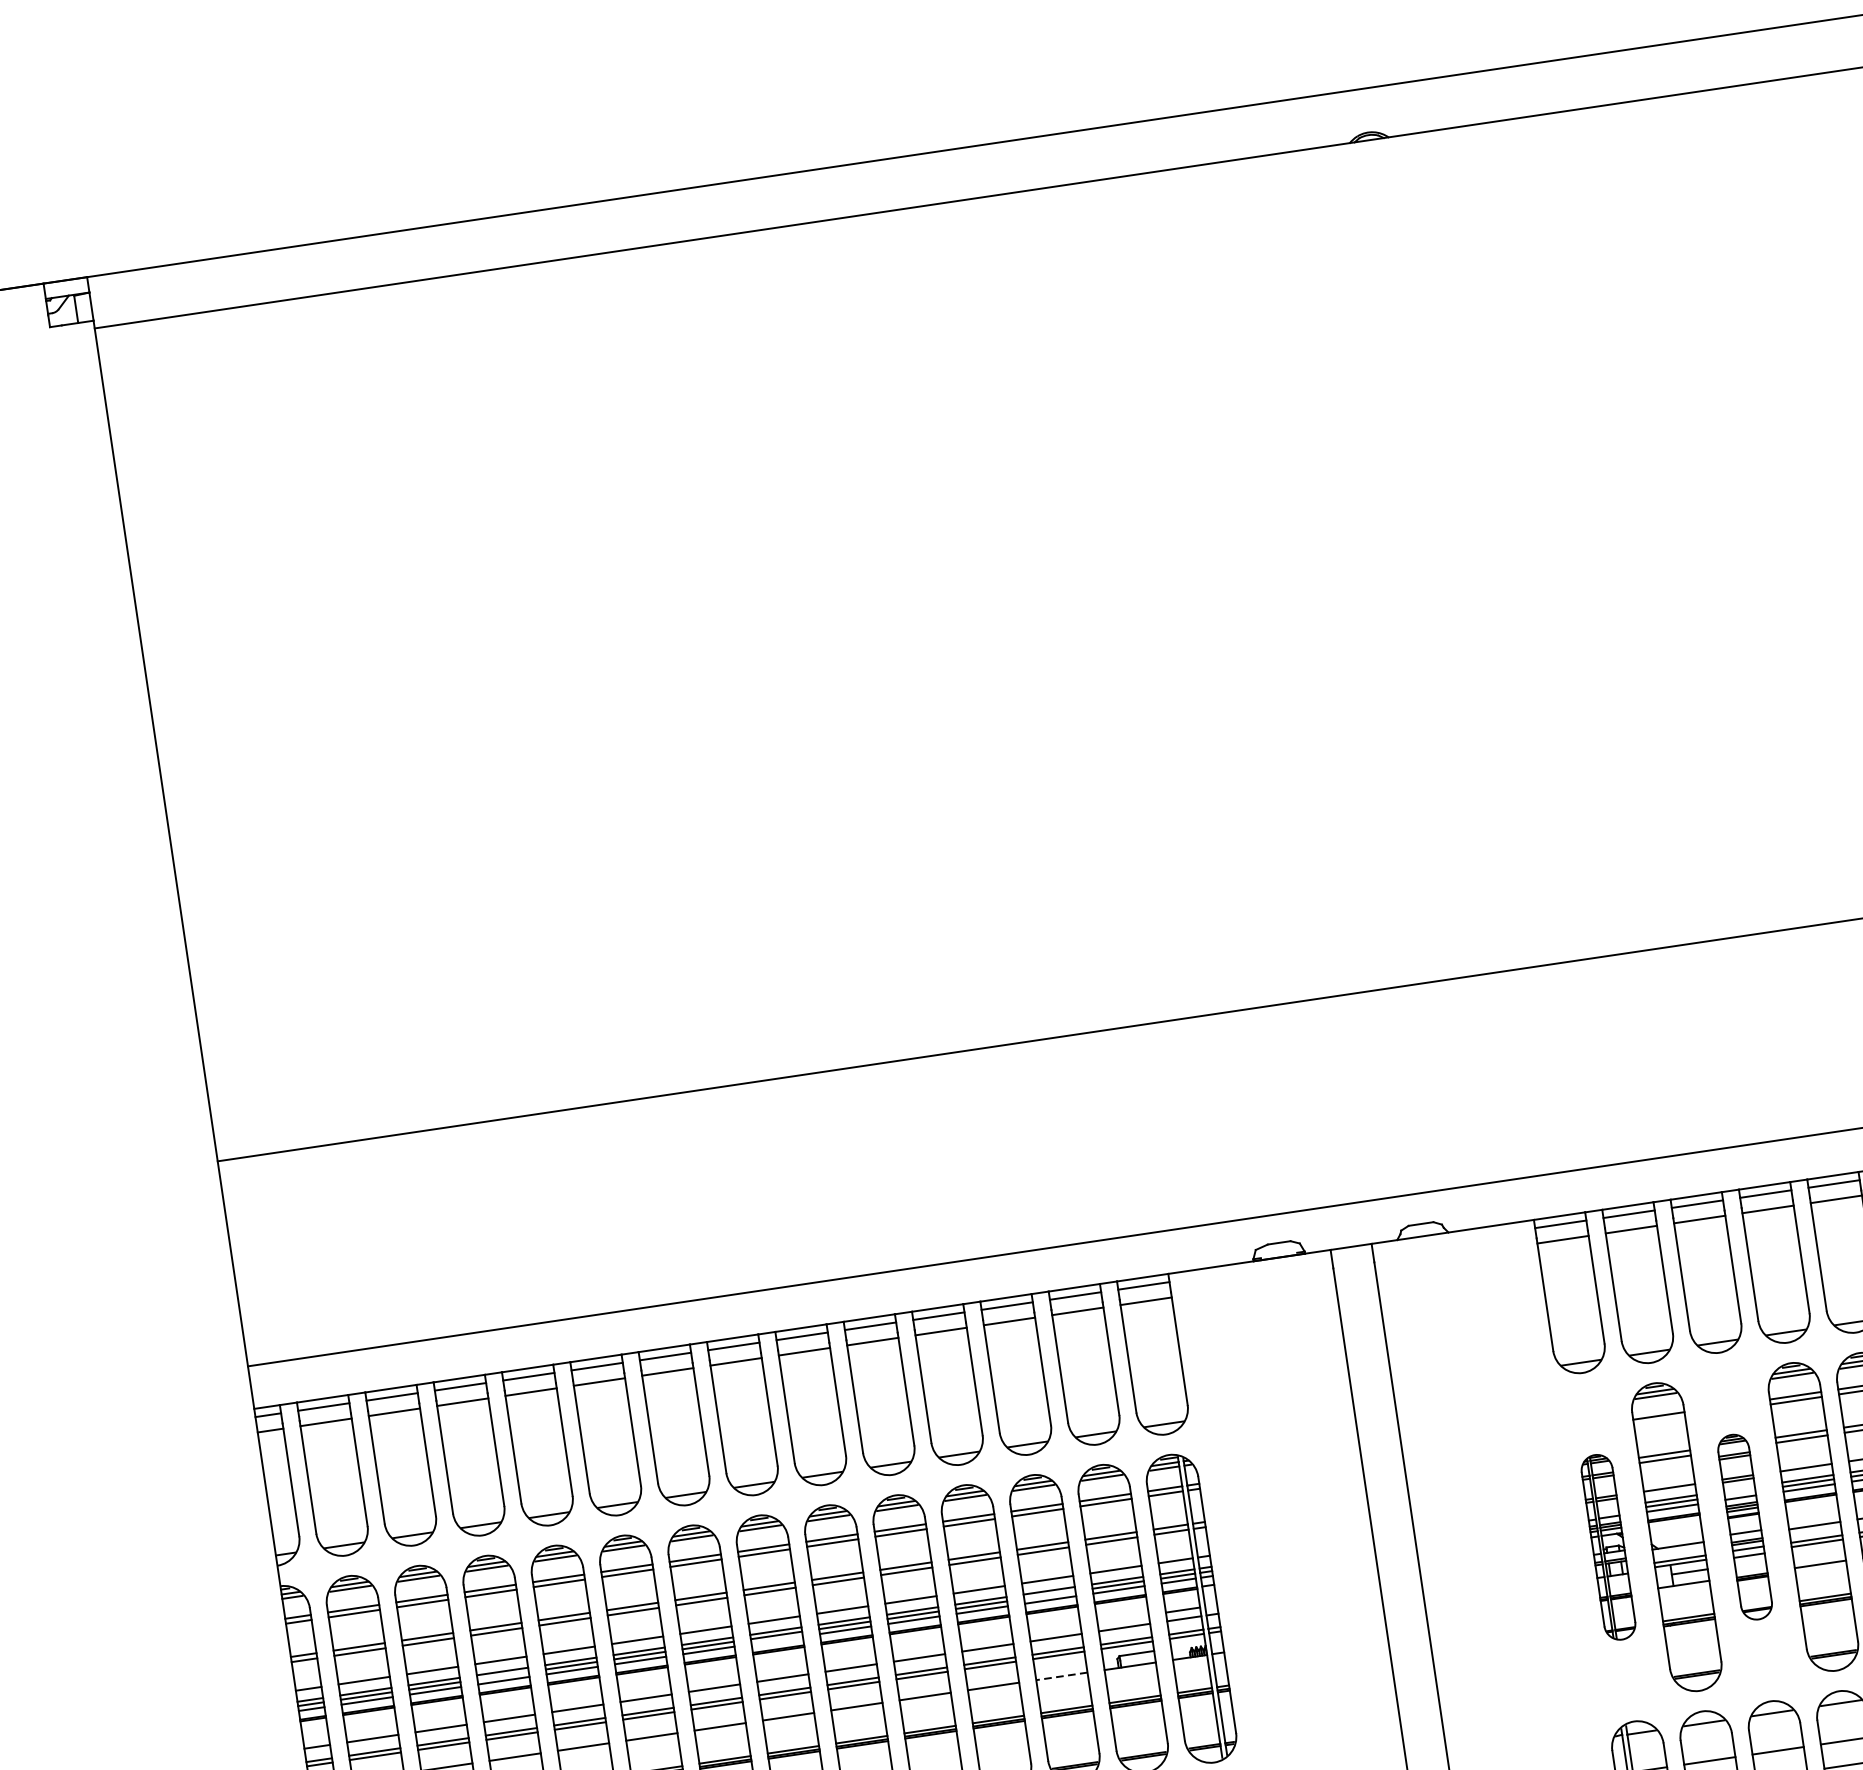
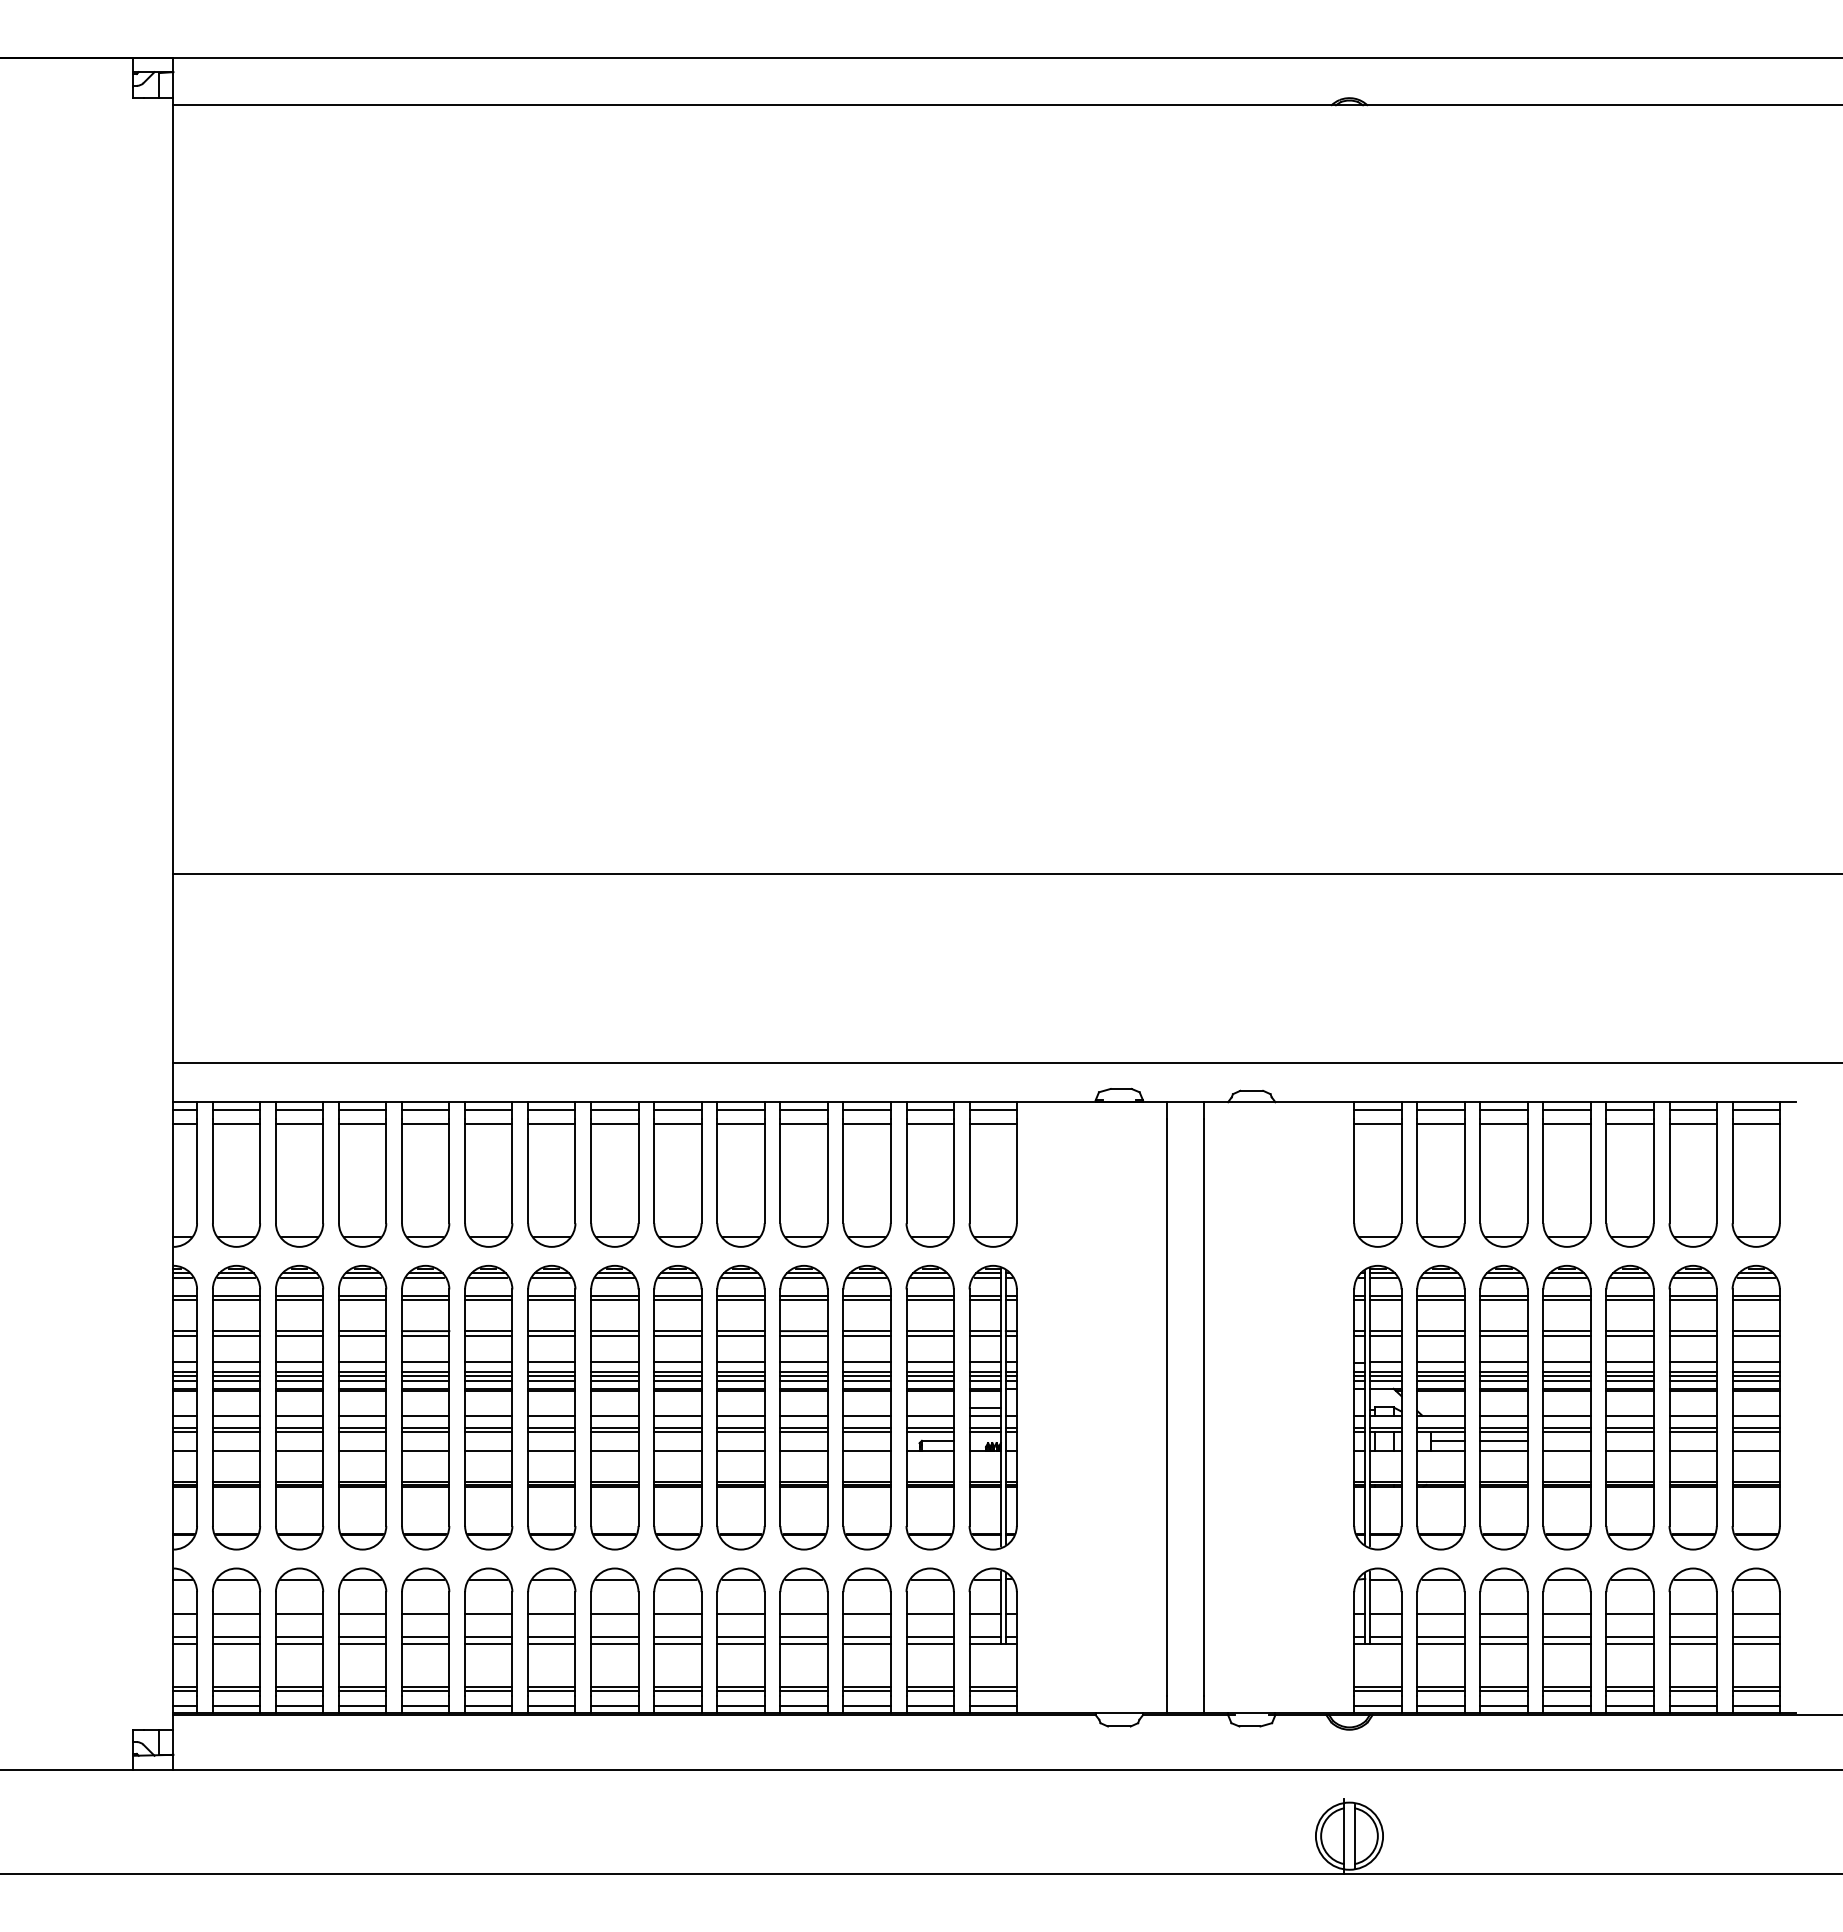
line: (1659, 1421) -> (1440, 1300), added
part: (1744, 1526) -> (1503, 1407), size x1.67
part: (1608, 1547) -> (1377, 1407), size x1.67
line: (1049, 1595) -> (866, 1376), added
line: (776, 1639) -> (614, 1380), added
line: (503, 1675) -> (362, 1376), added
line: (1062, 1676) -> (867, 1451), dashed -> solid

